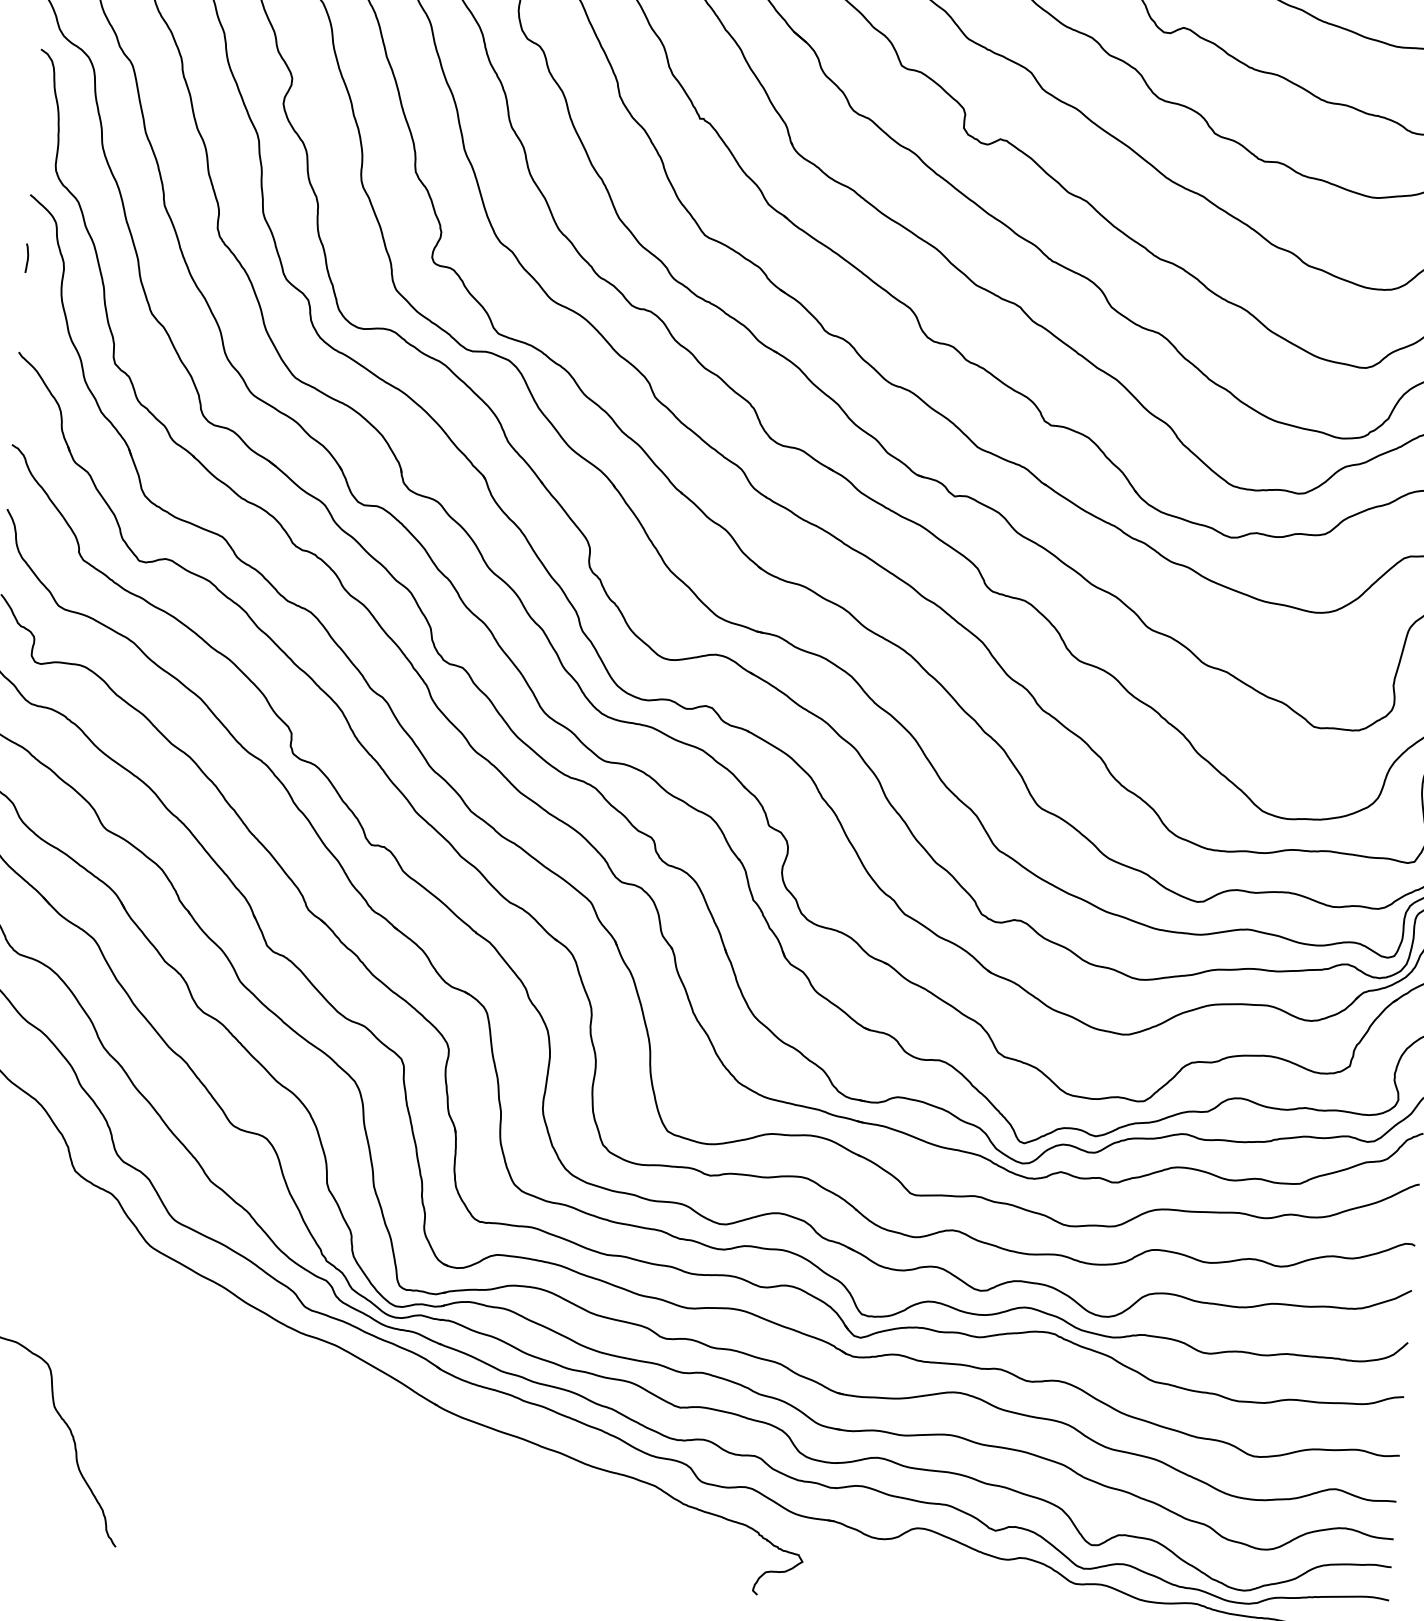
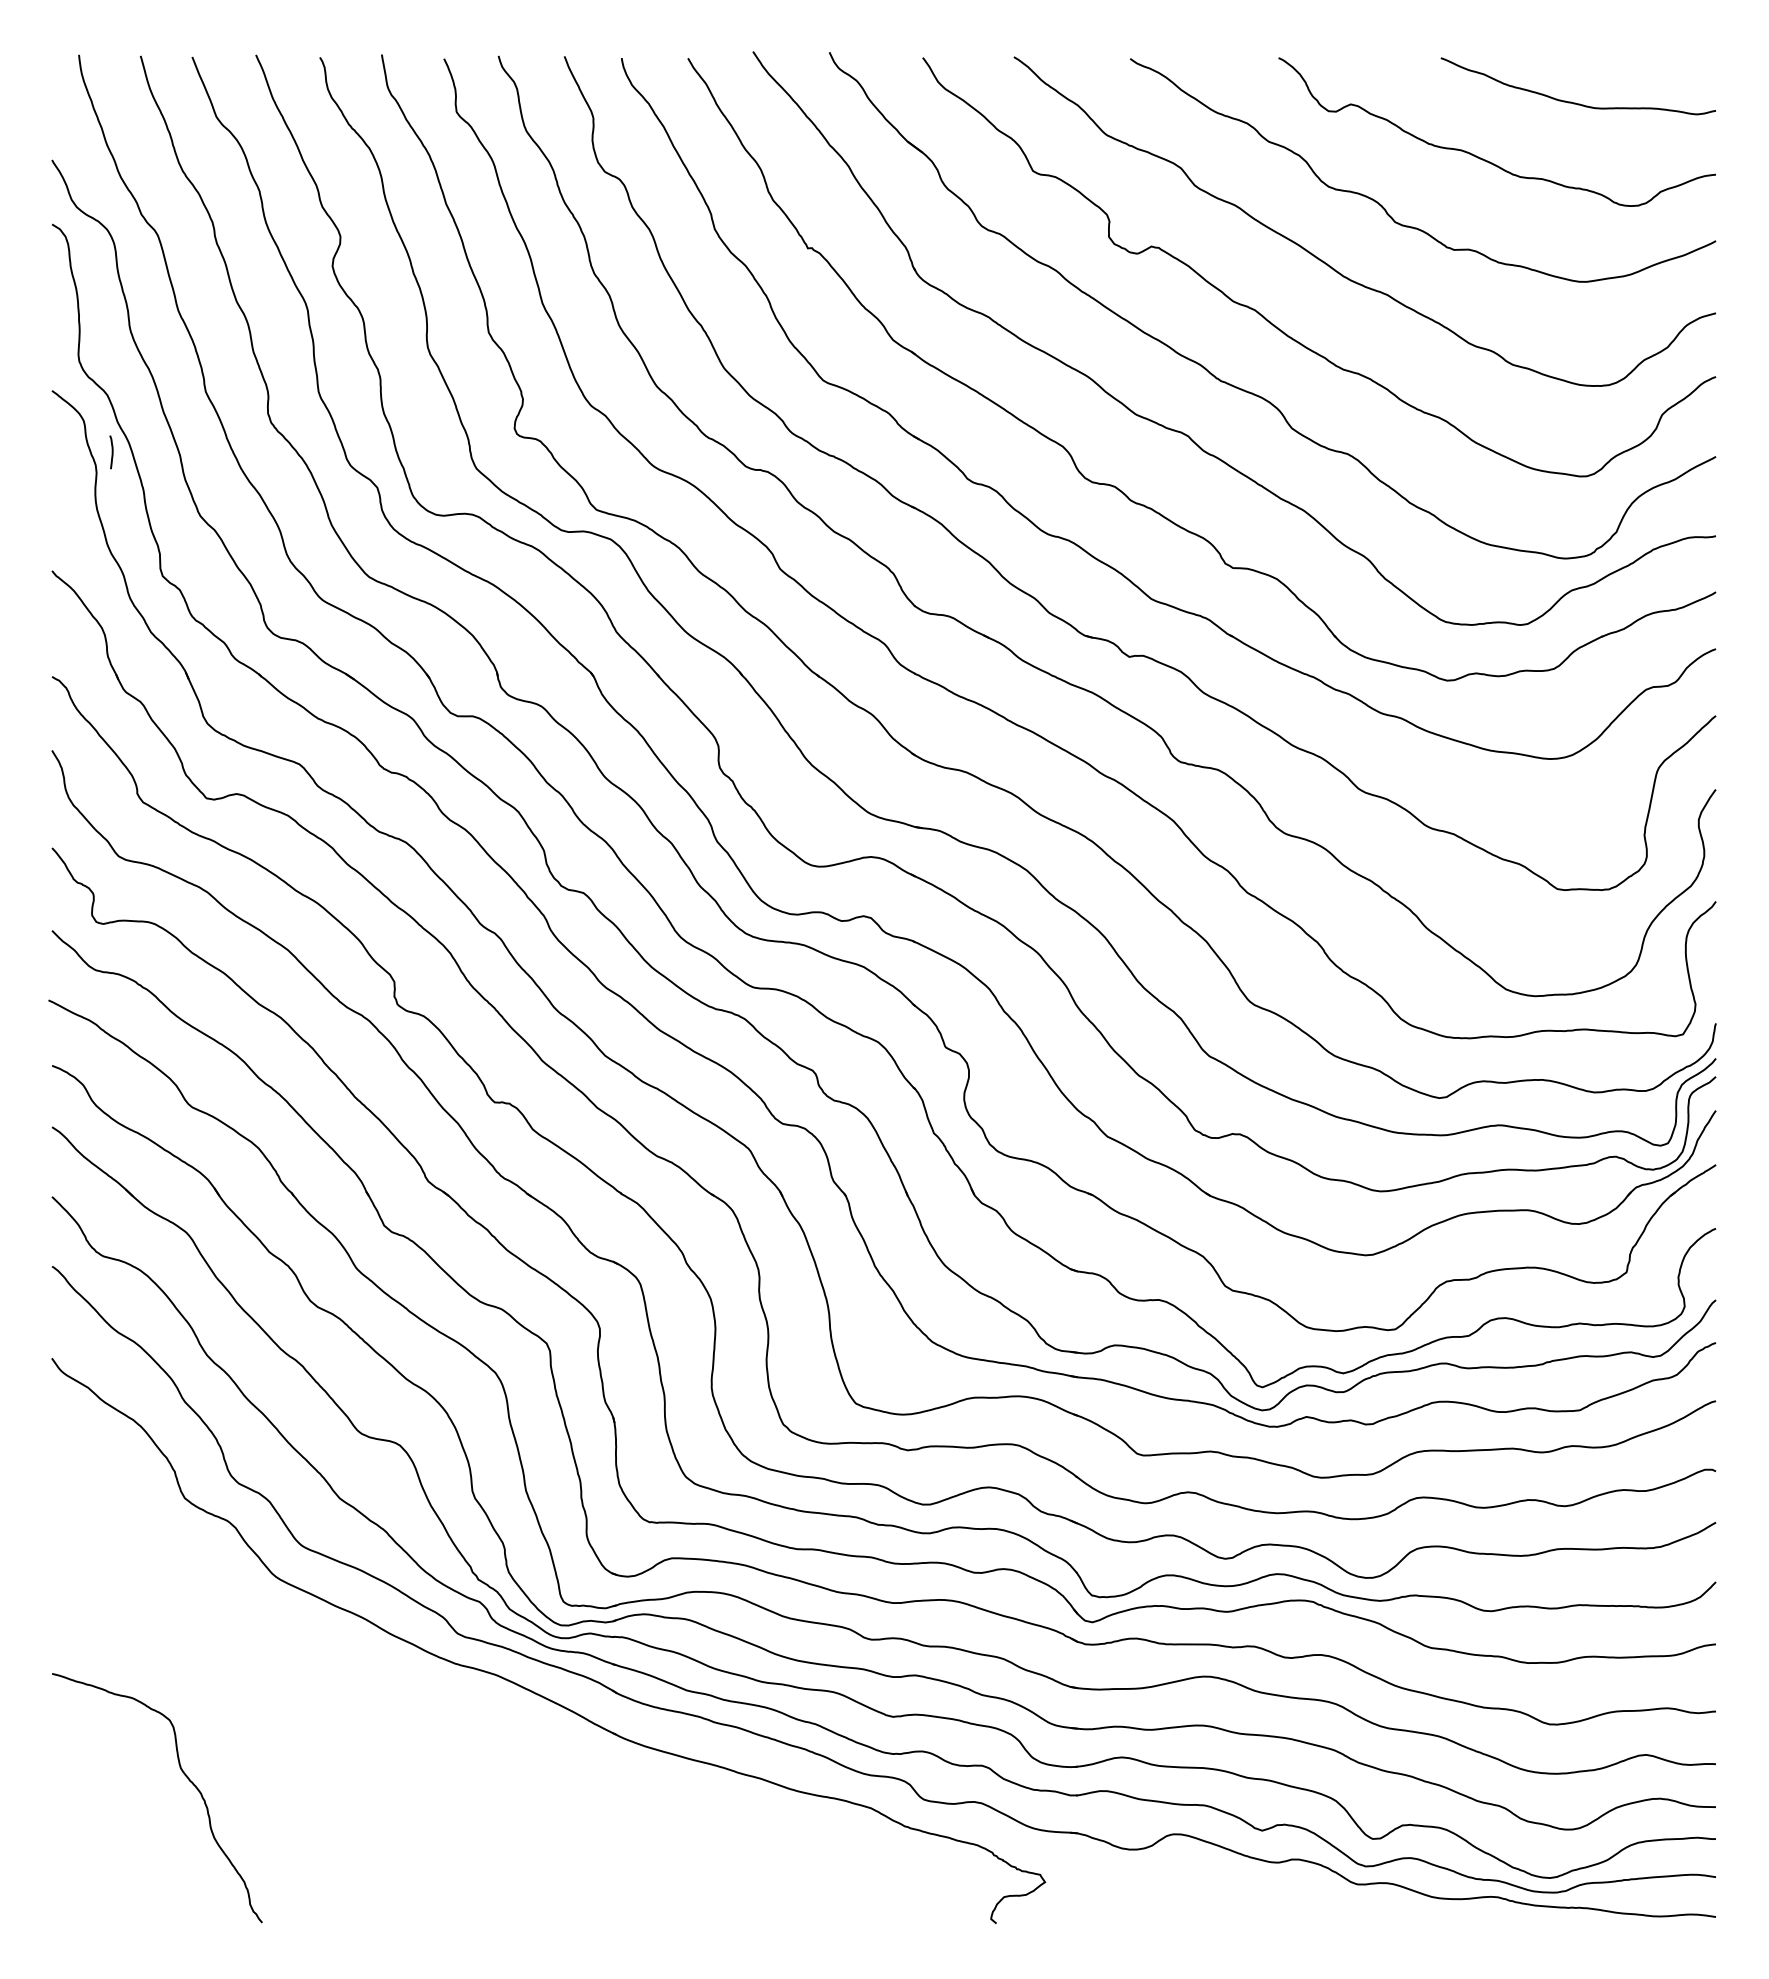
curve: (26, 258) -> (111, 452), moved

